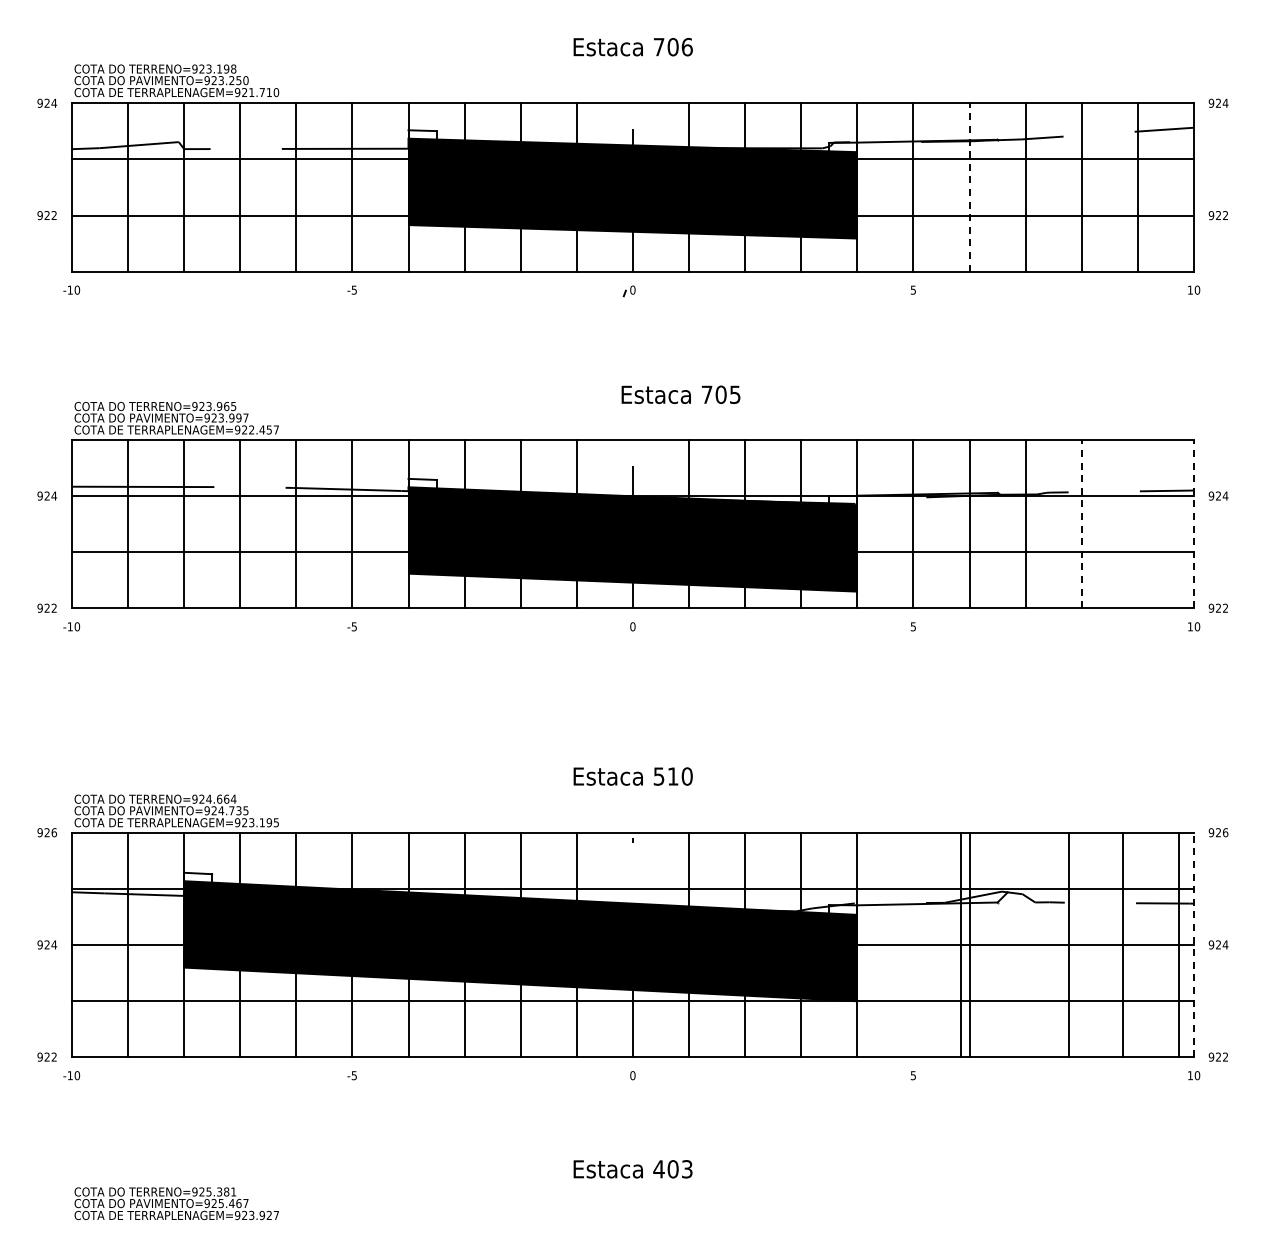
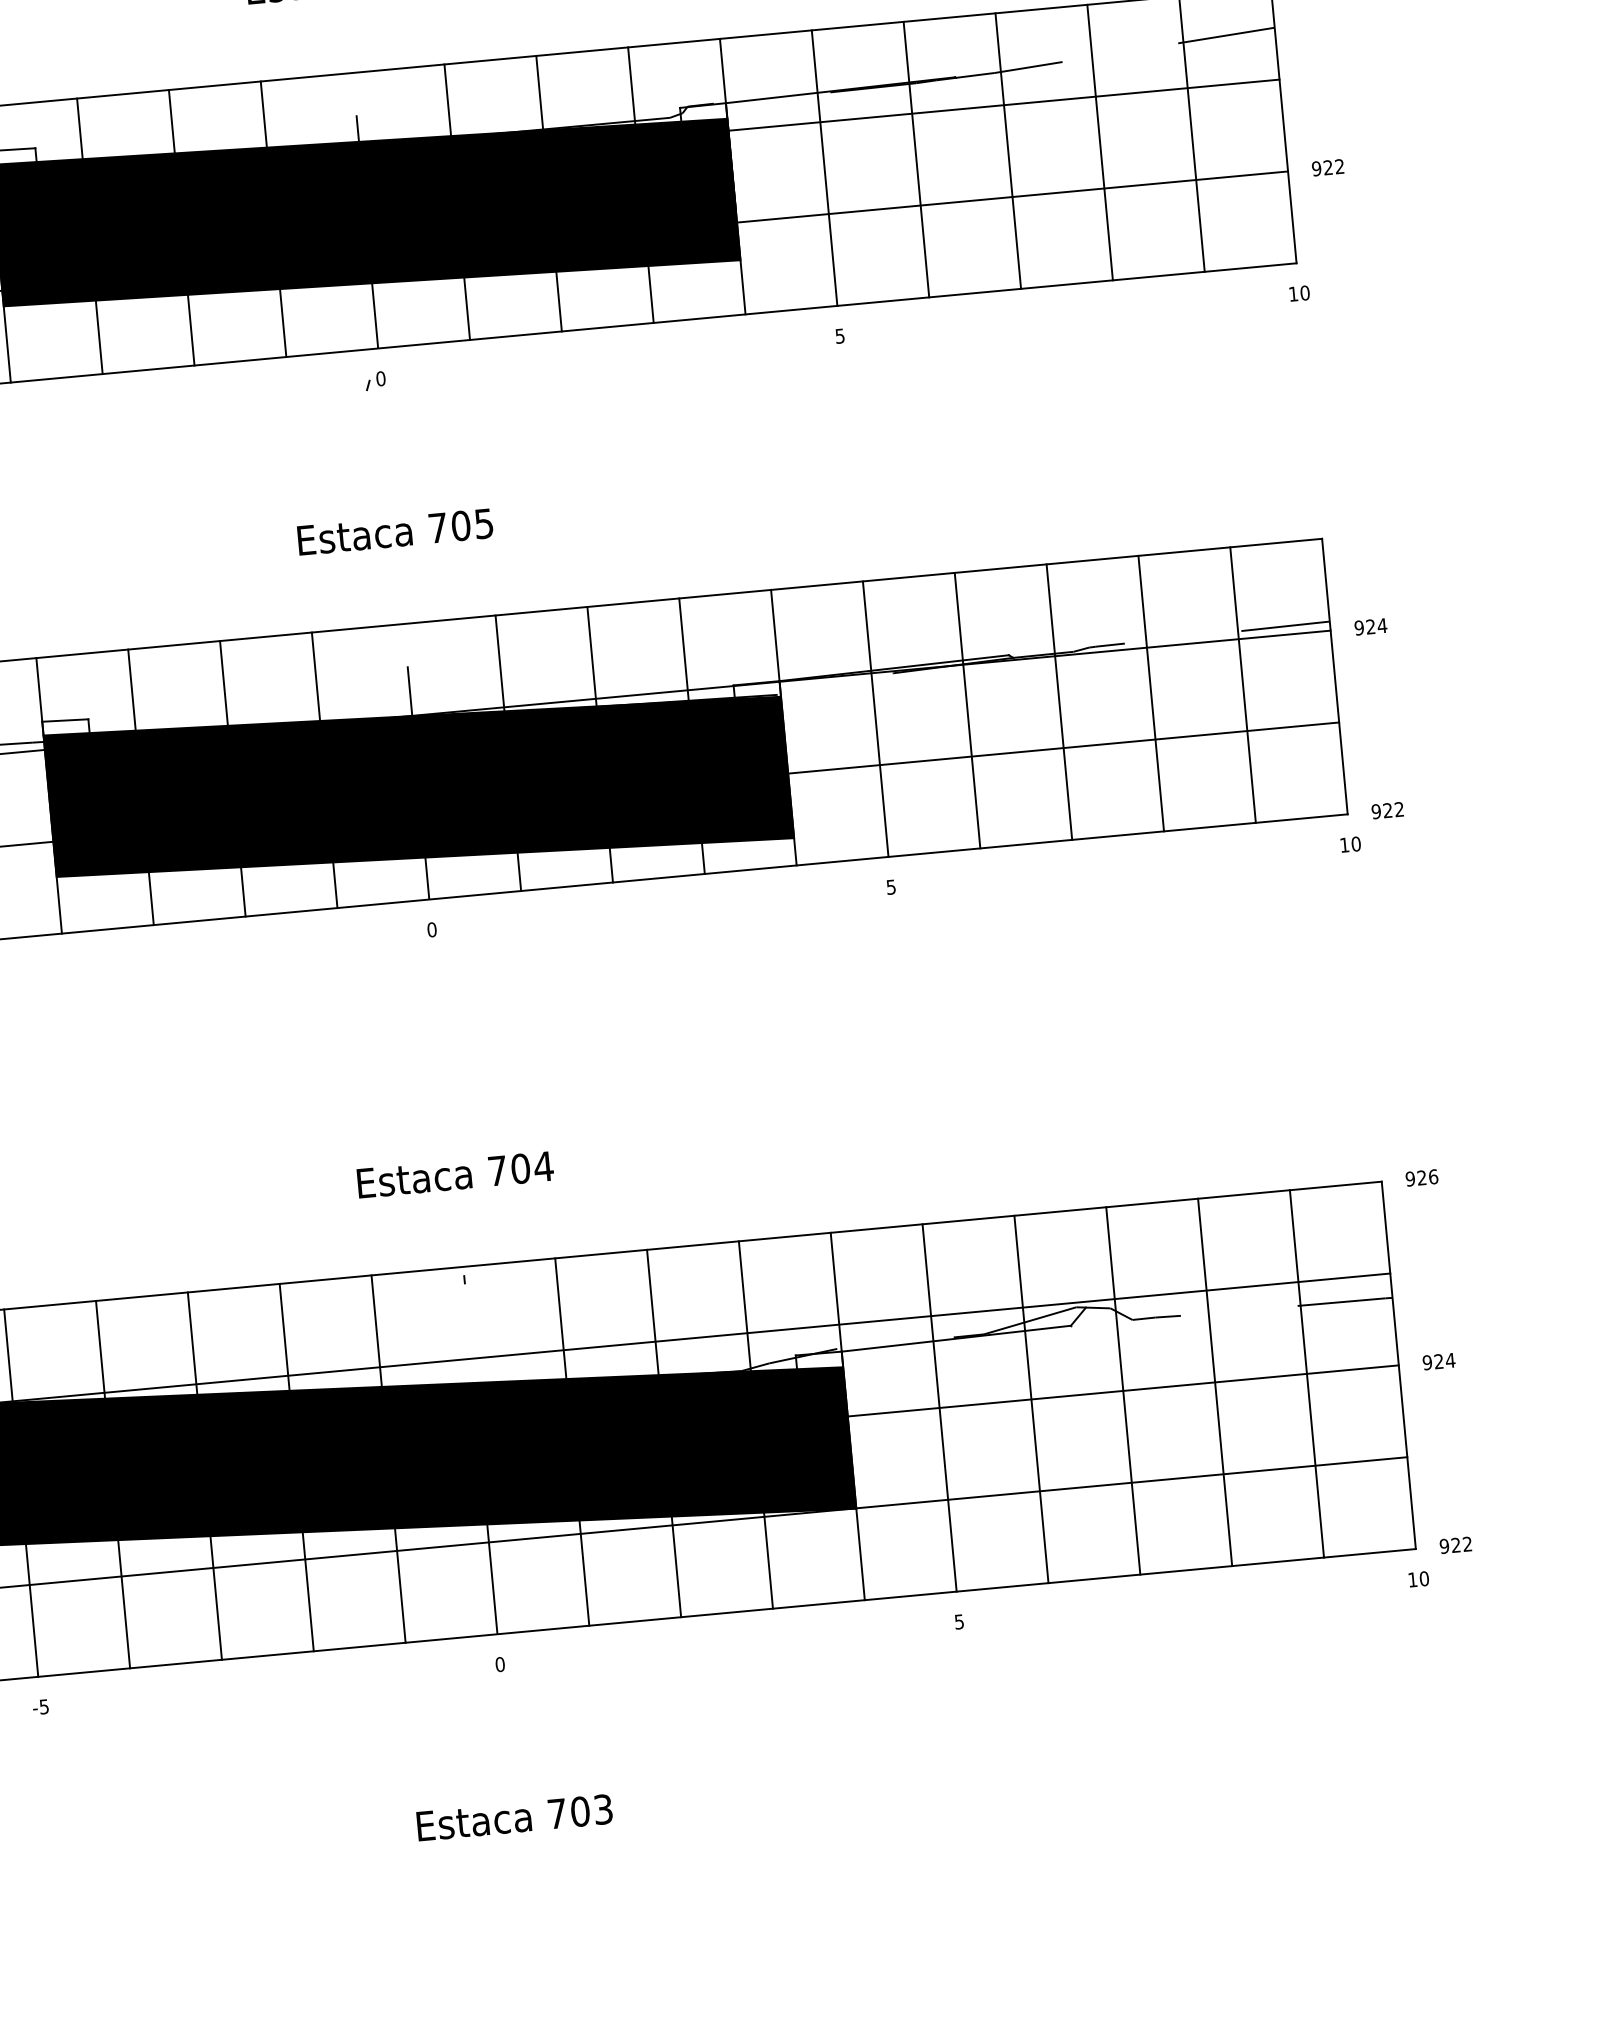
line: (969, 187) -> (916, 159), dashed -> solid
text: (680, 394) -> (394, 531), moved
line: (1081, 523) -> (1150, 692), dashed -> solid
line: (1137, 523) -> (1242, 684), added
line: (1193, 523) -> (1334, 675), dashed -> solid
text: (673, 776) -> (521, 1168), 510 -> 704
line: (961, 944) -> (939, 1407), moved
line: (1068, 944) -> (1122, 1390), moved
line: (1122, 944) -> (1214, 1381), moved
line: (1178, 944) -> (1306, 1373), moved
line: (1193, 944) -> (1397, 1364), dashed -> solid
text: (658, 1169) -> (556, 1814), 403 -> 703

